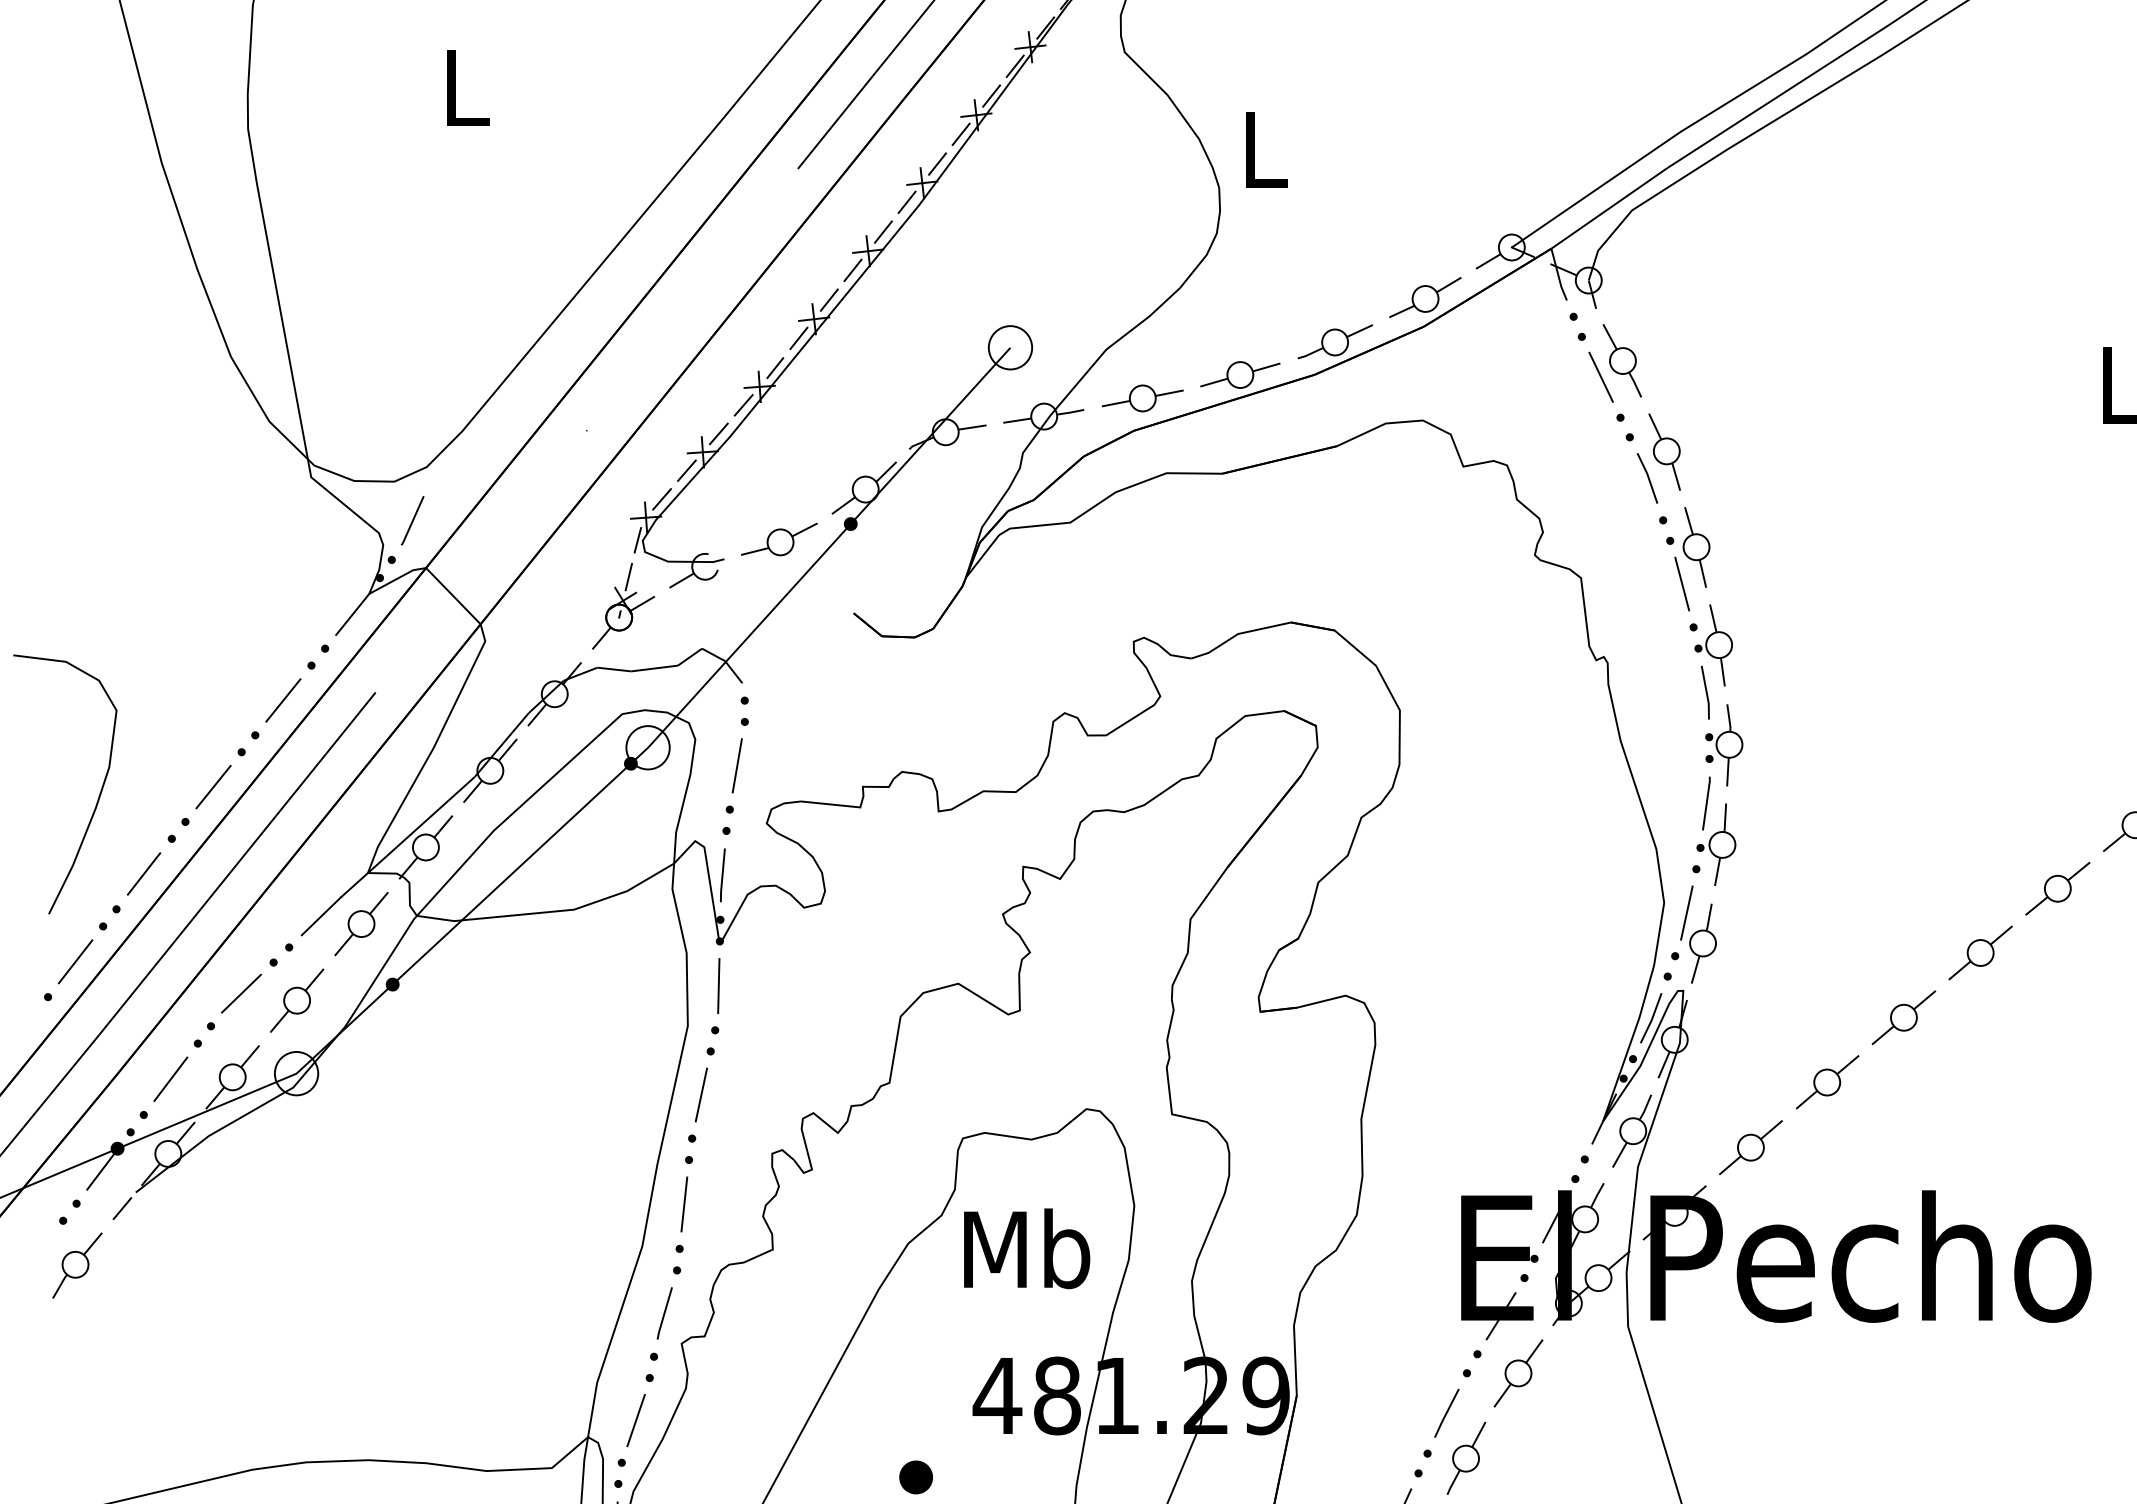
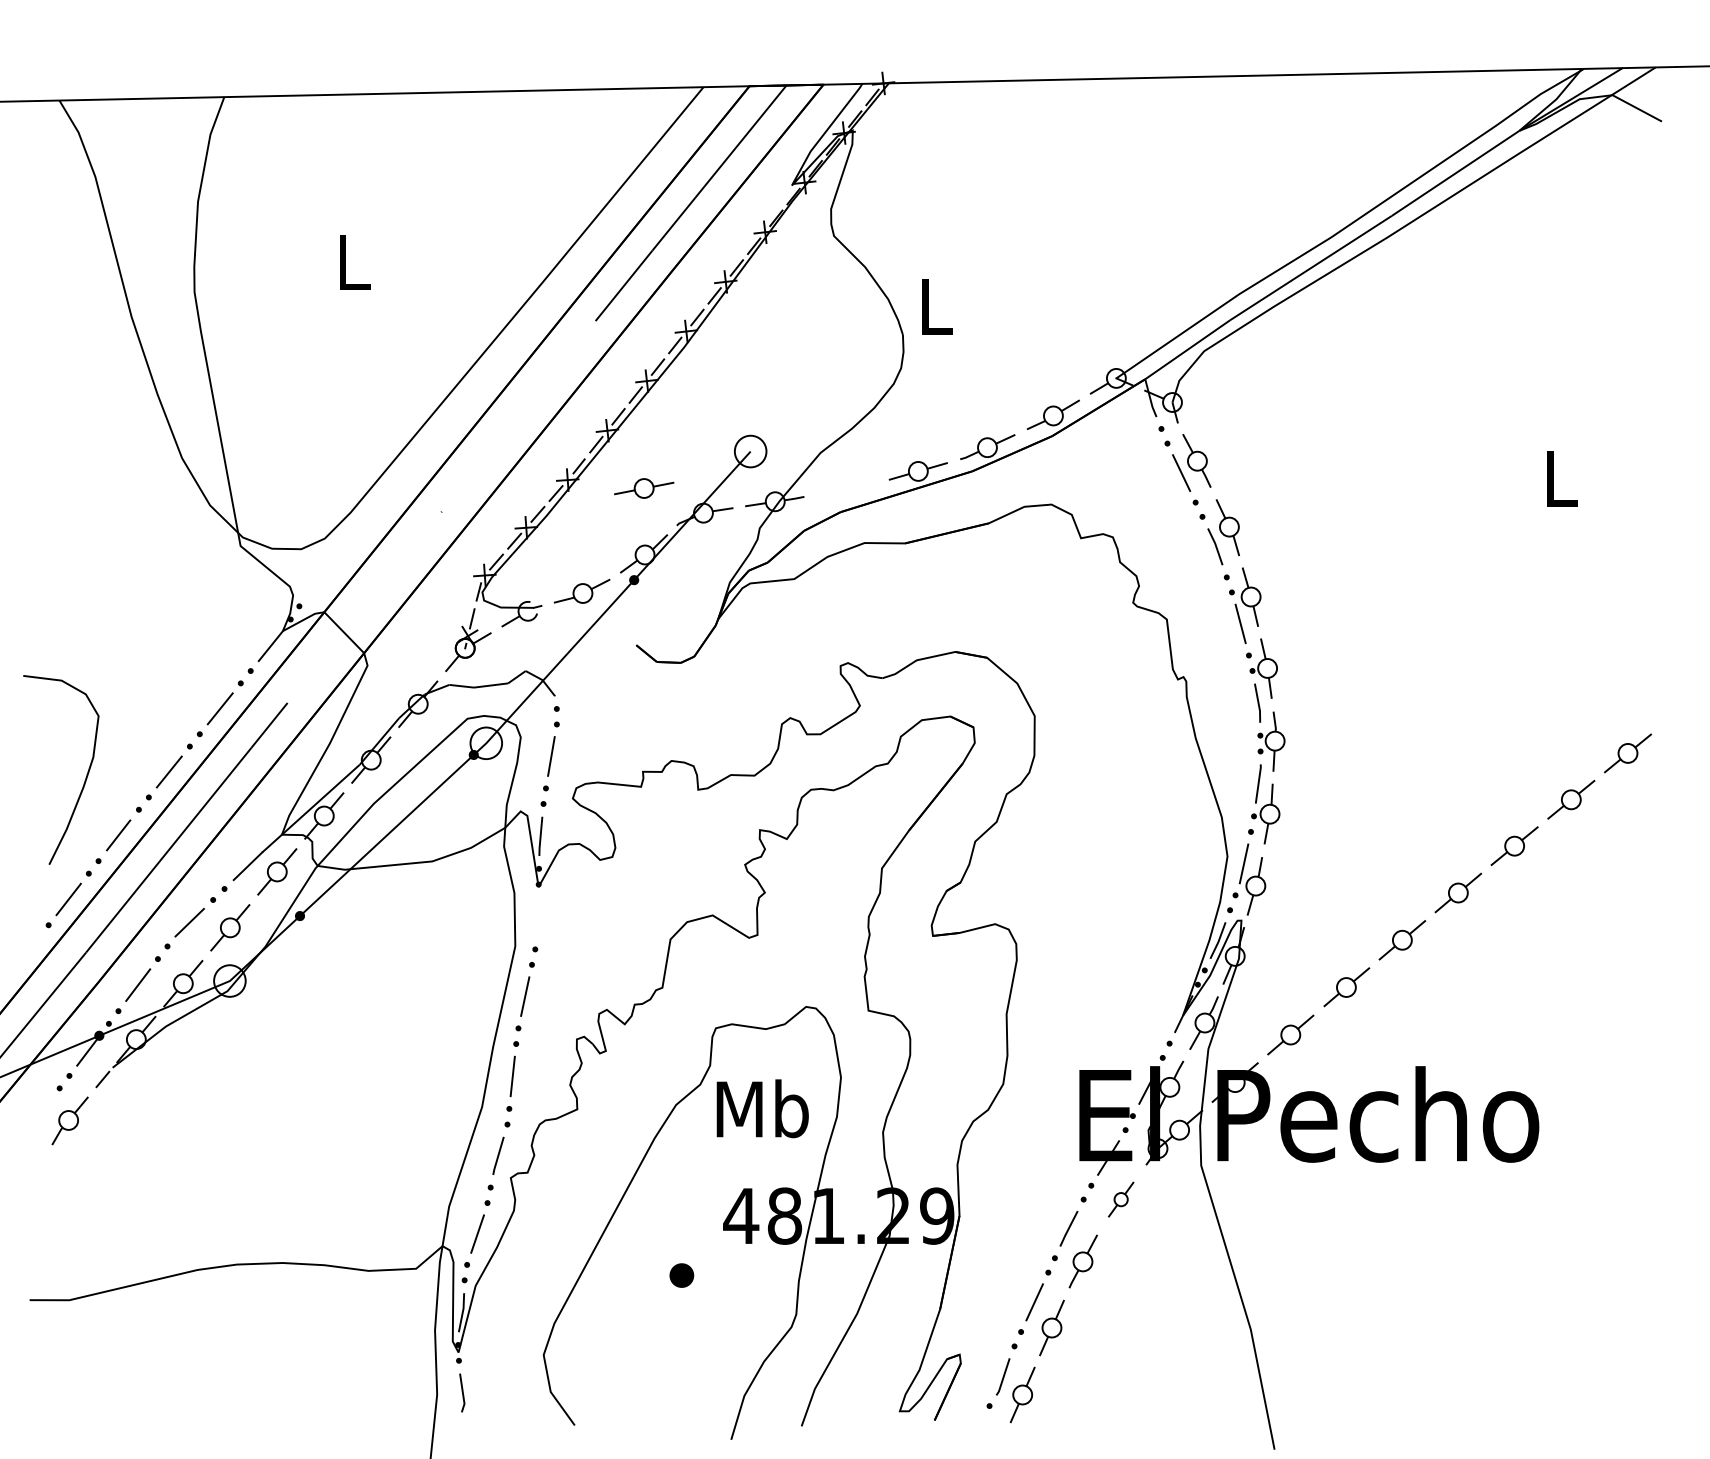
part: (1143, 398) -> (644, 488), moved
line: (412, 520) -> (314, 577), removed
line: (718, 985) -> (537, 916), removed
part: (1517, 1373) -> (1120, 1199), size x0.7

